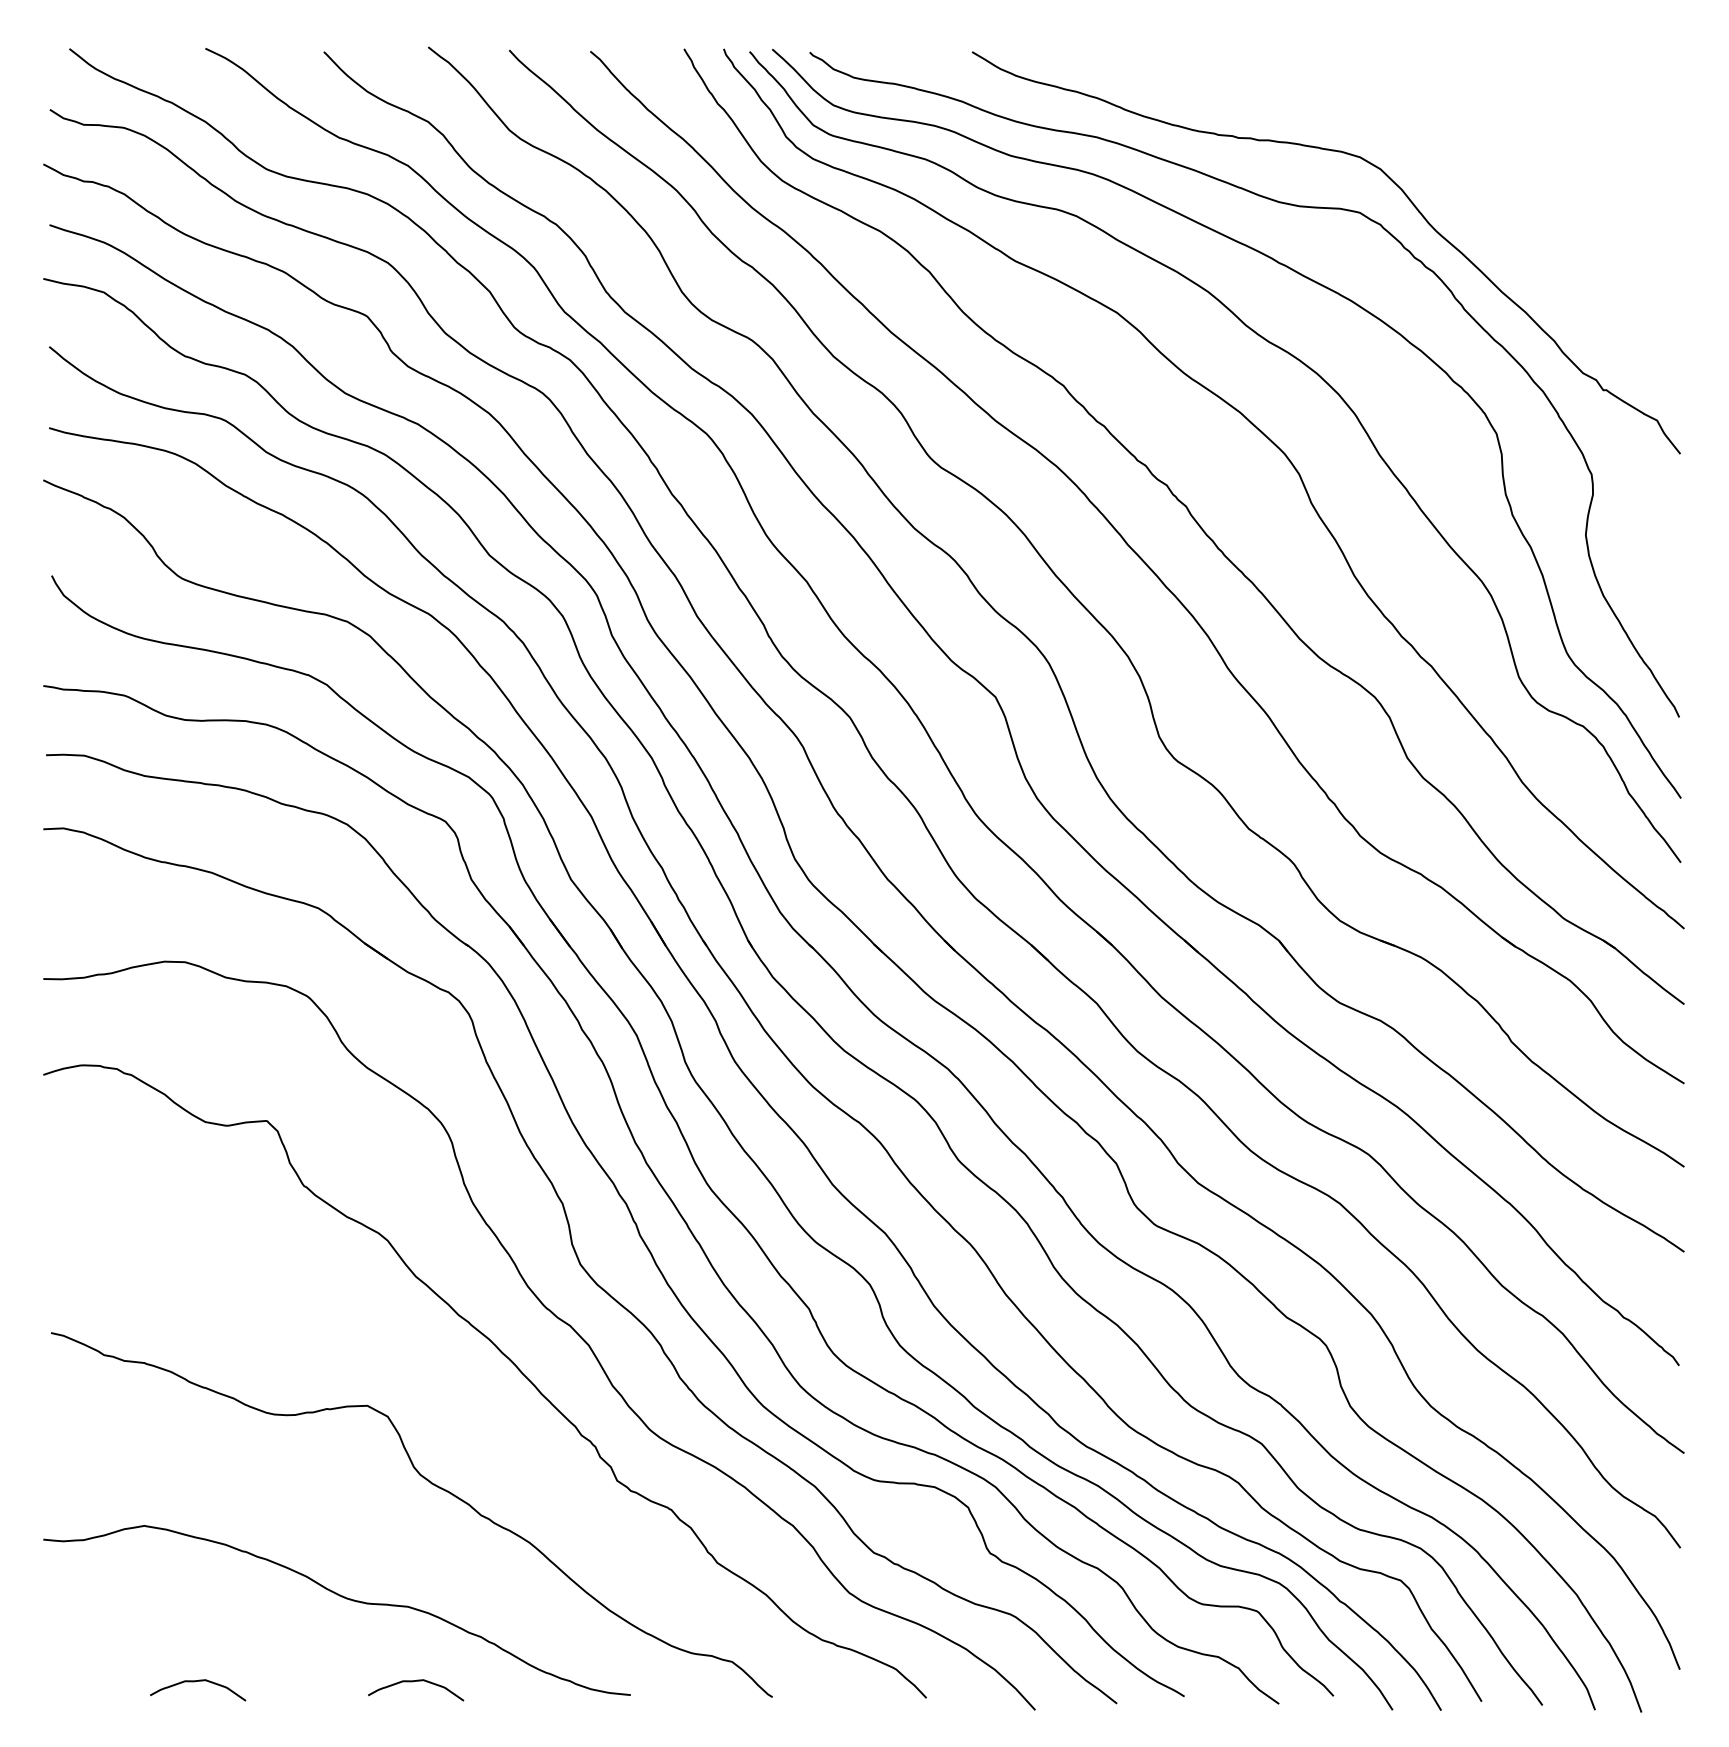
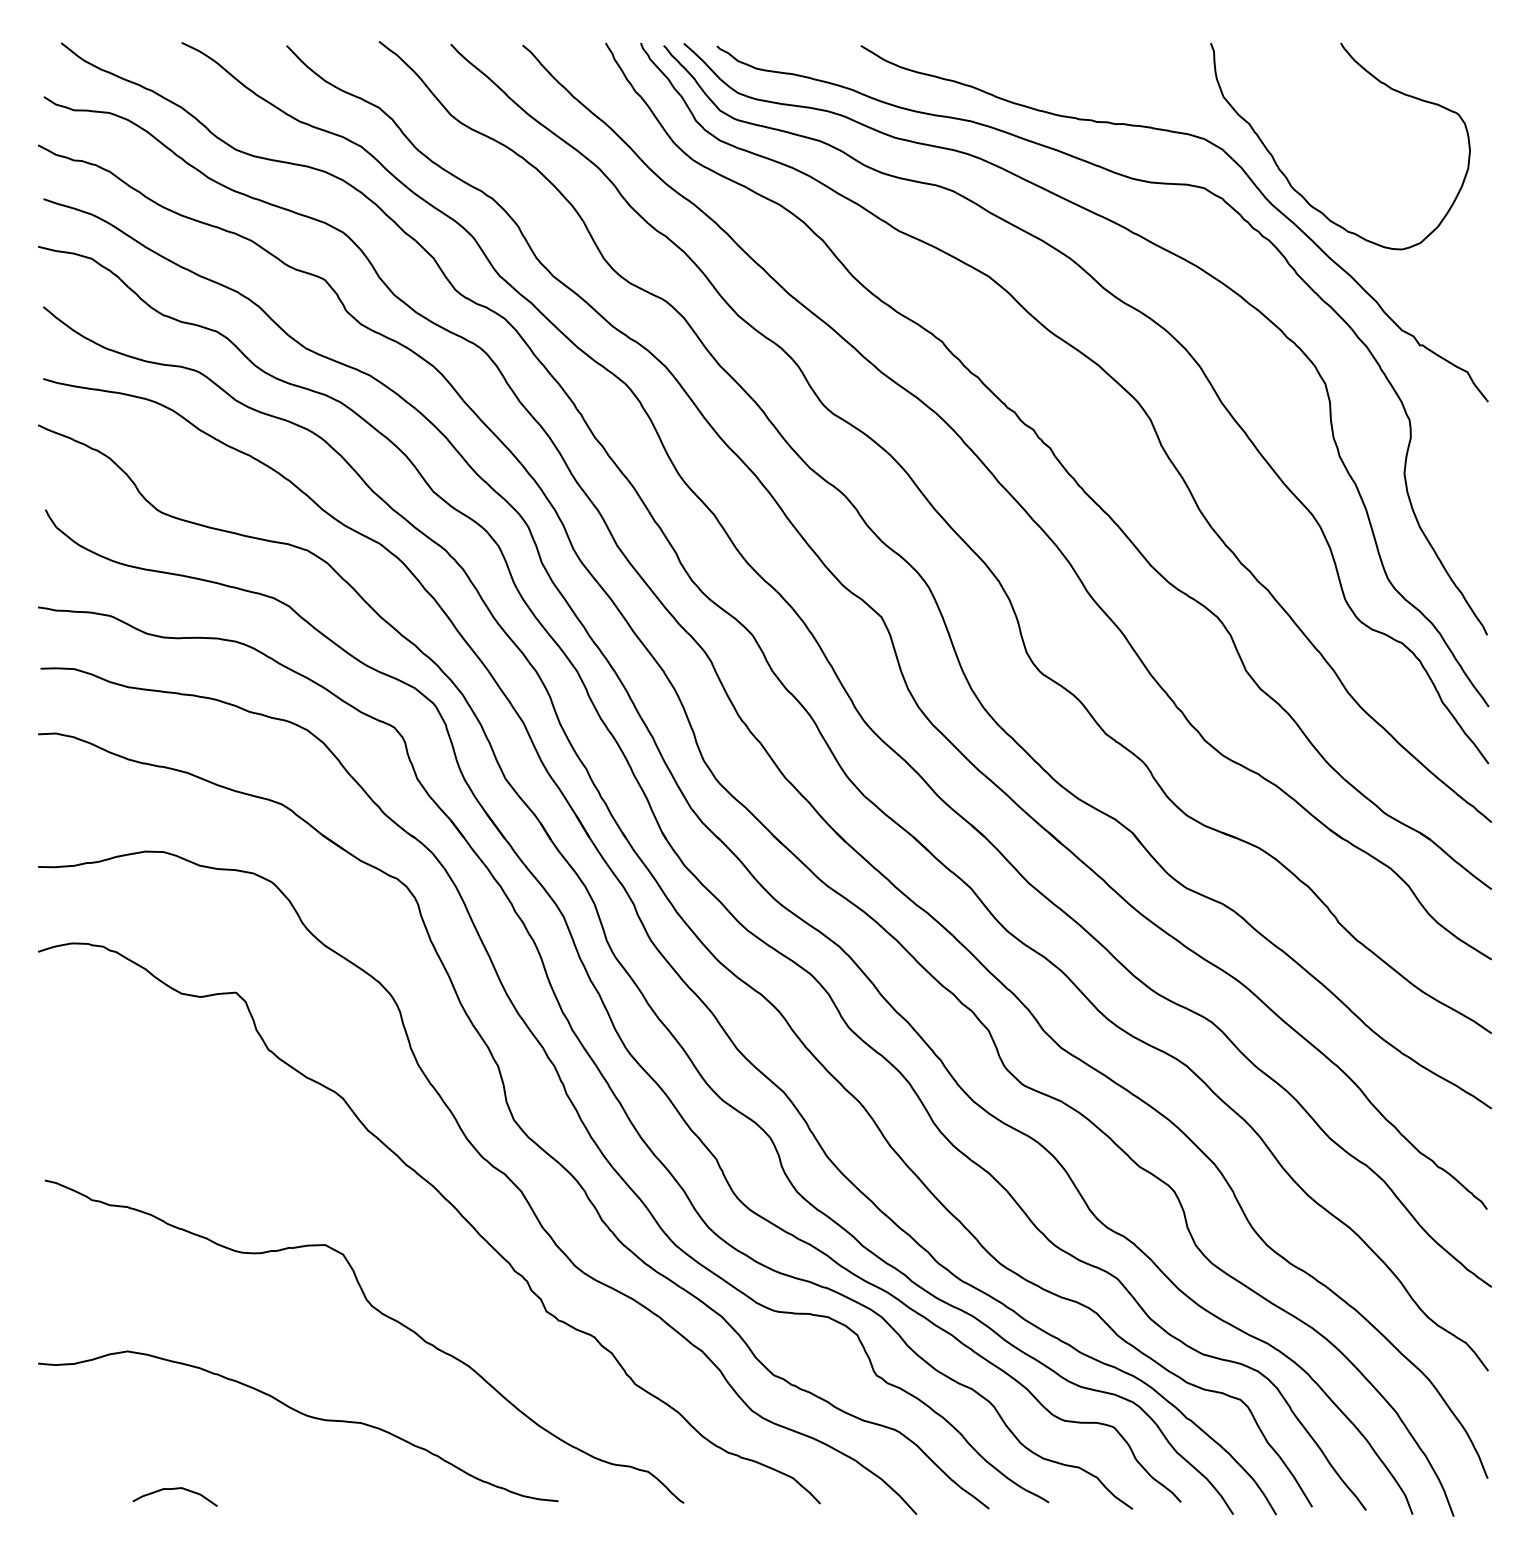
curve: (1453, 200) -> (1287, 177), added
curve: (413, 1682) -> (366, 1490), removed

